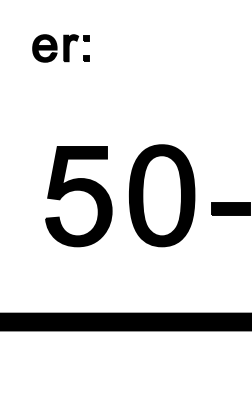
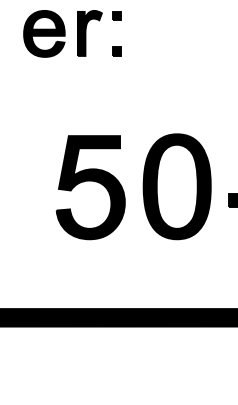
part: (60, 48) -> (71, 33), size x1.67

